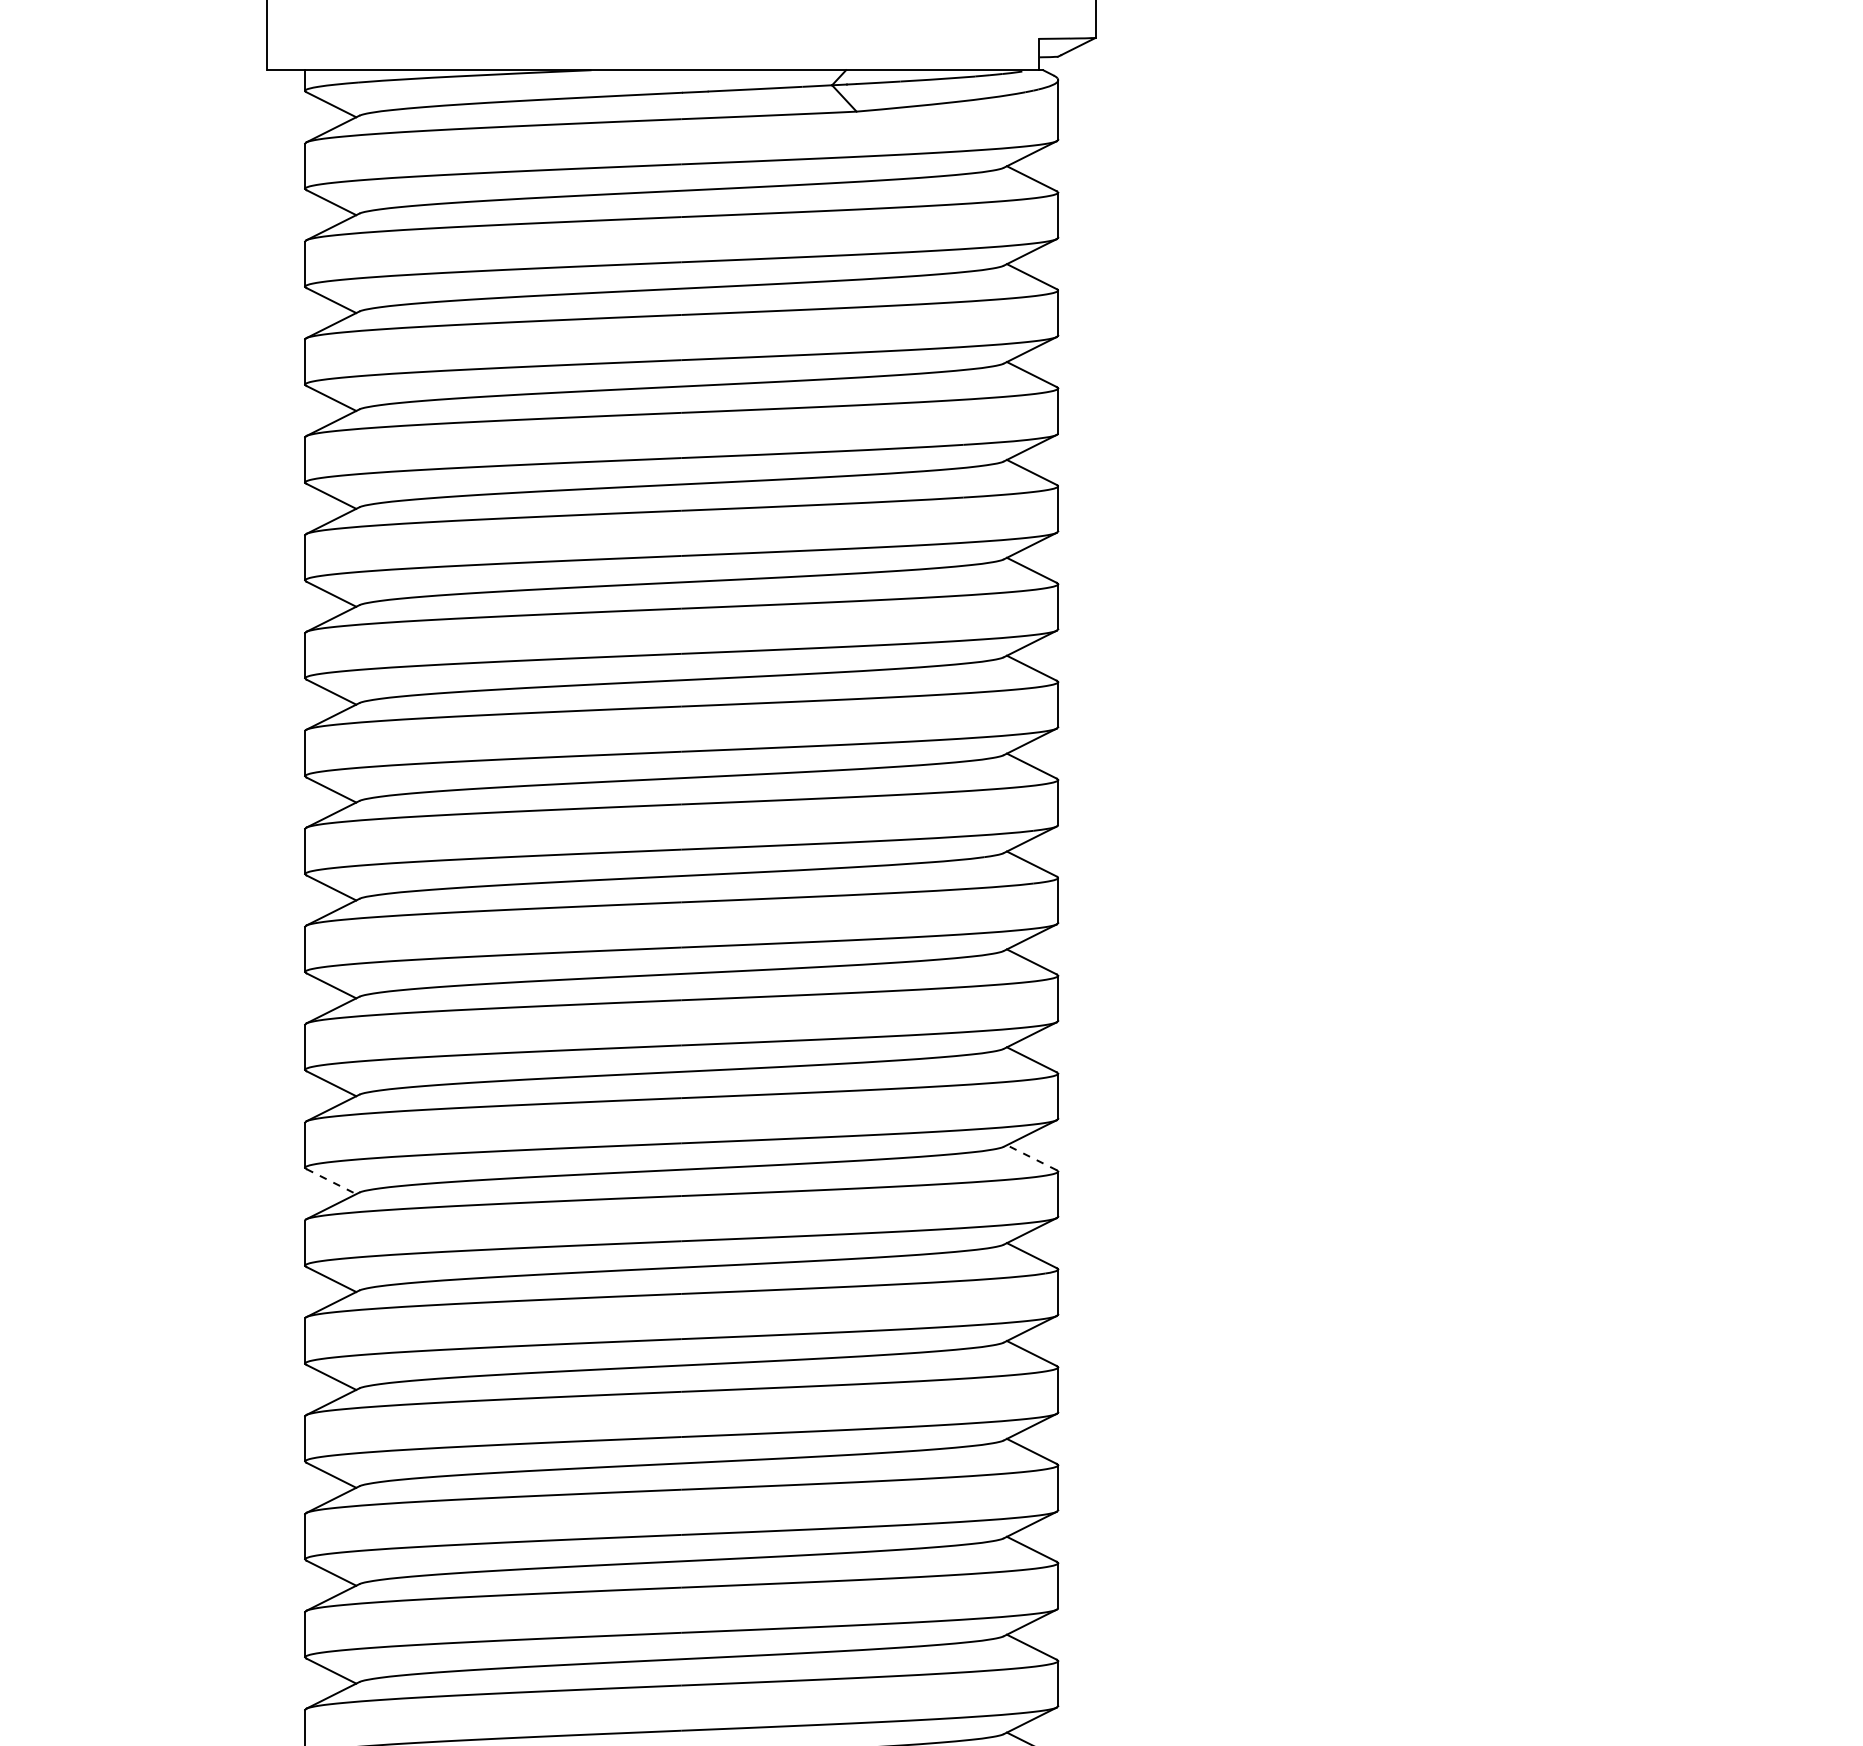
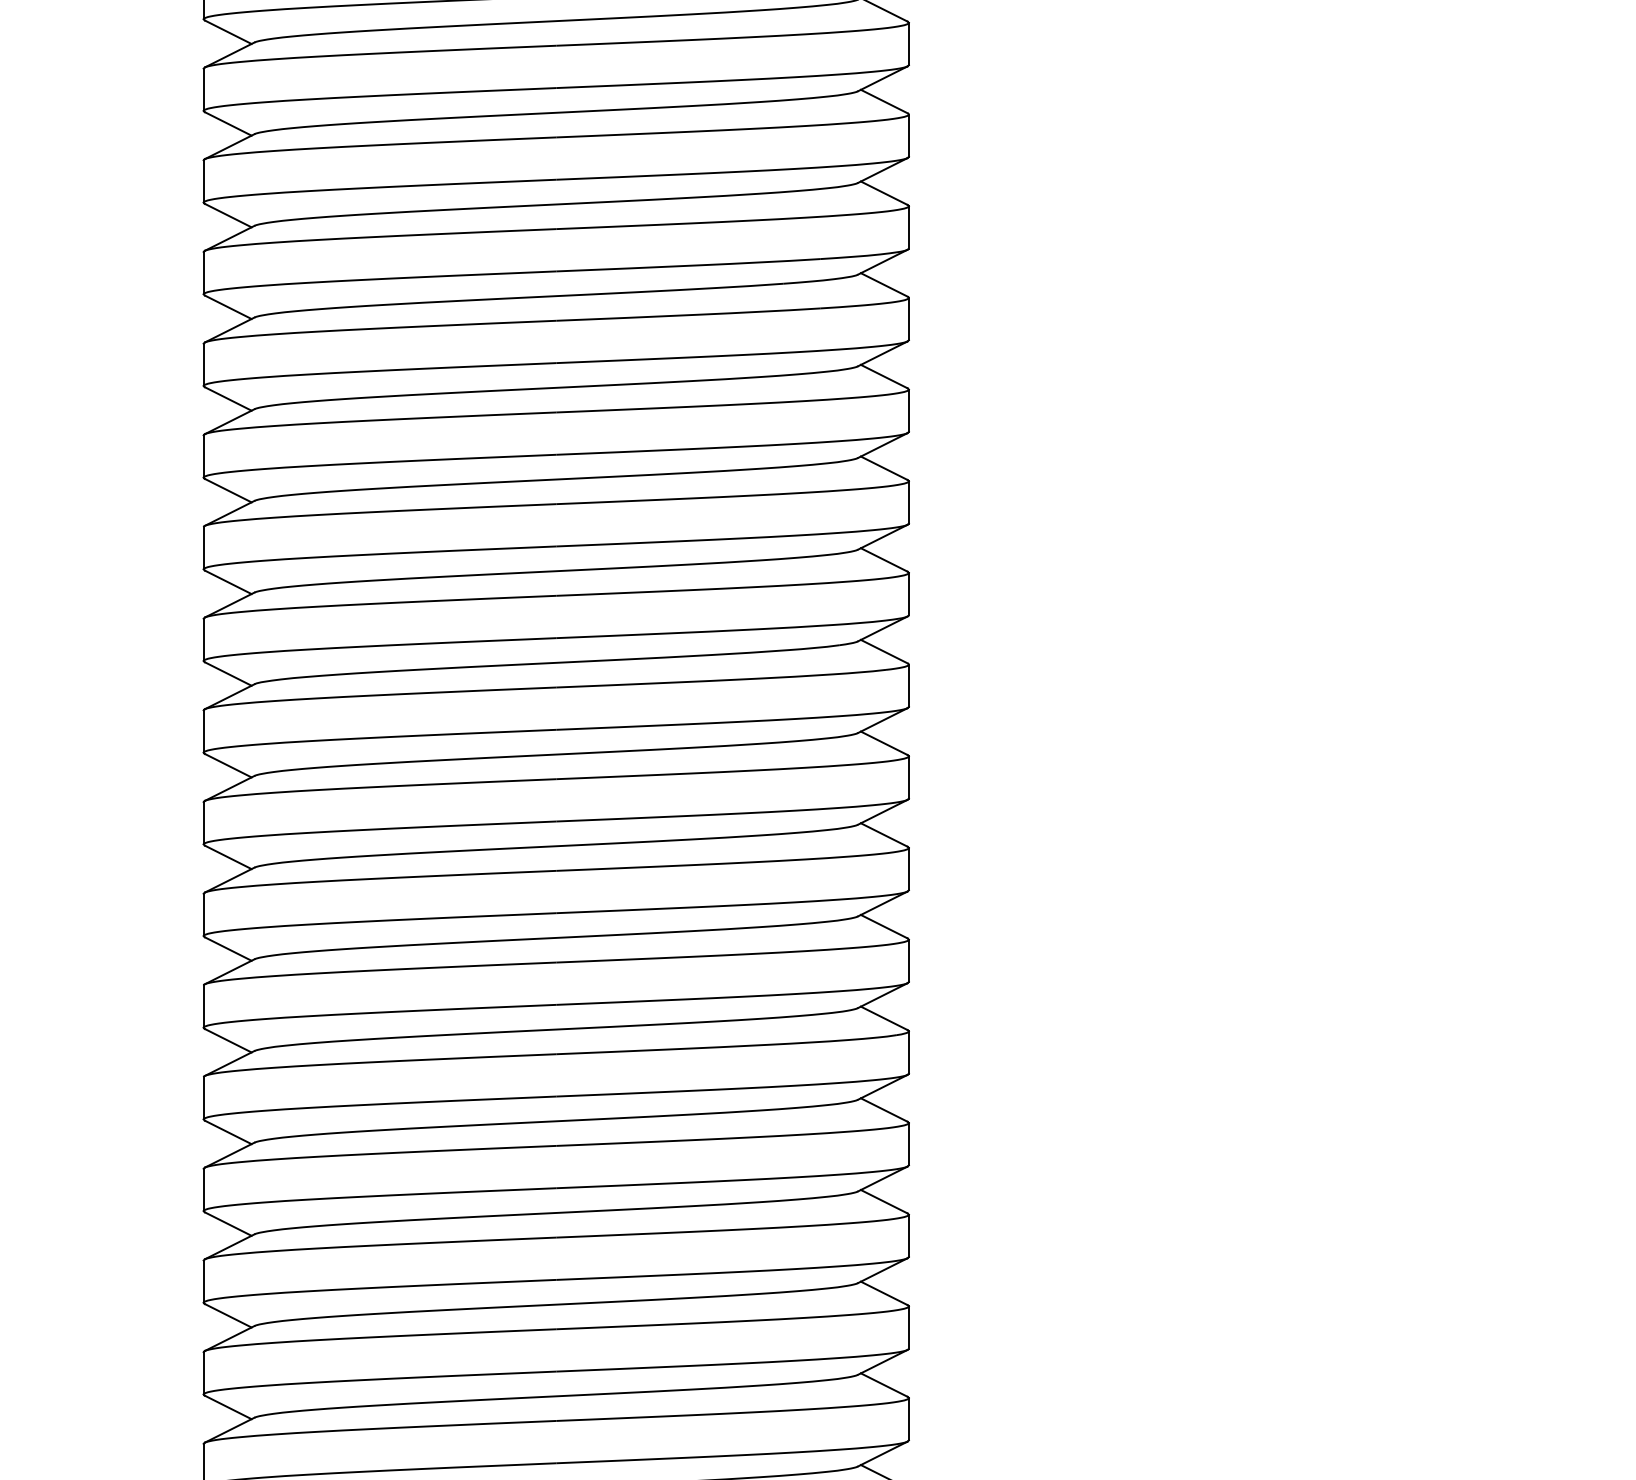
line: (1031, 1157) -> (883, 926), dashed -> solid
line: (331, 1181) -> (228, 948), dashed -> solid

